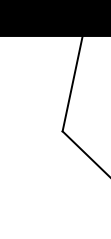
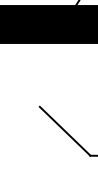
line: (72, 81) -> (46, 73), removed

